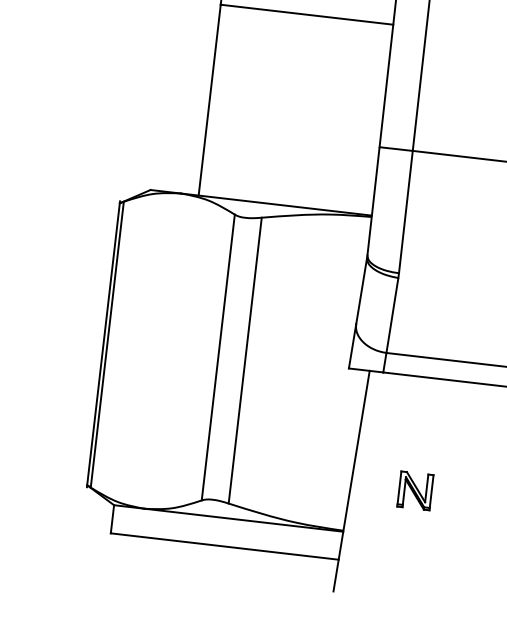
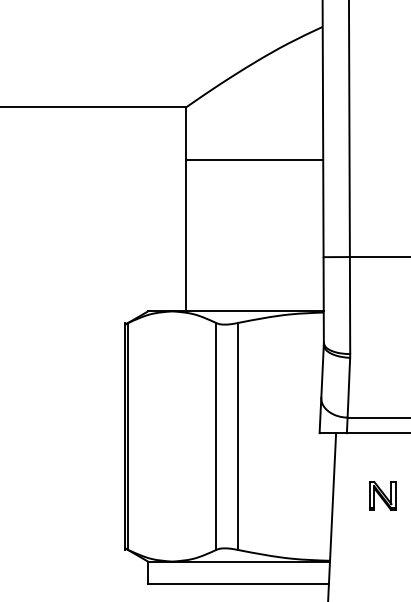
part: (415, 490) -> (382, 495), moved

